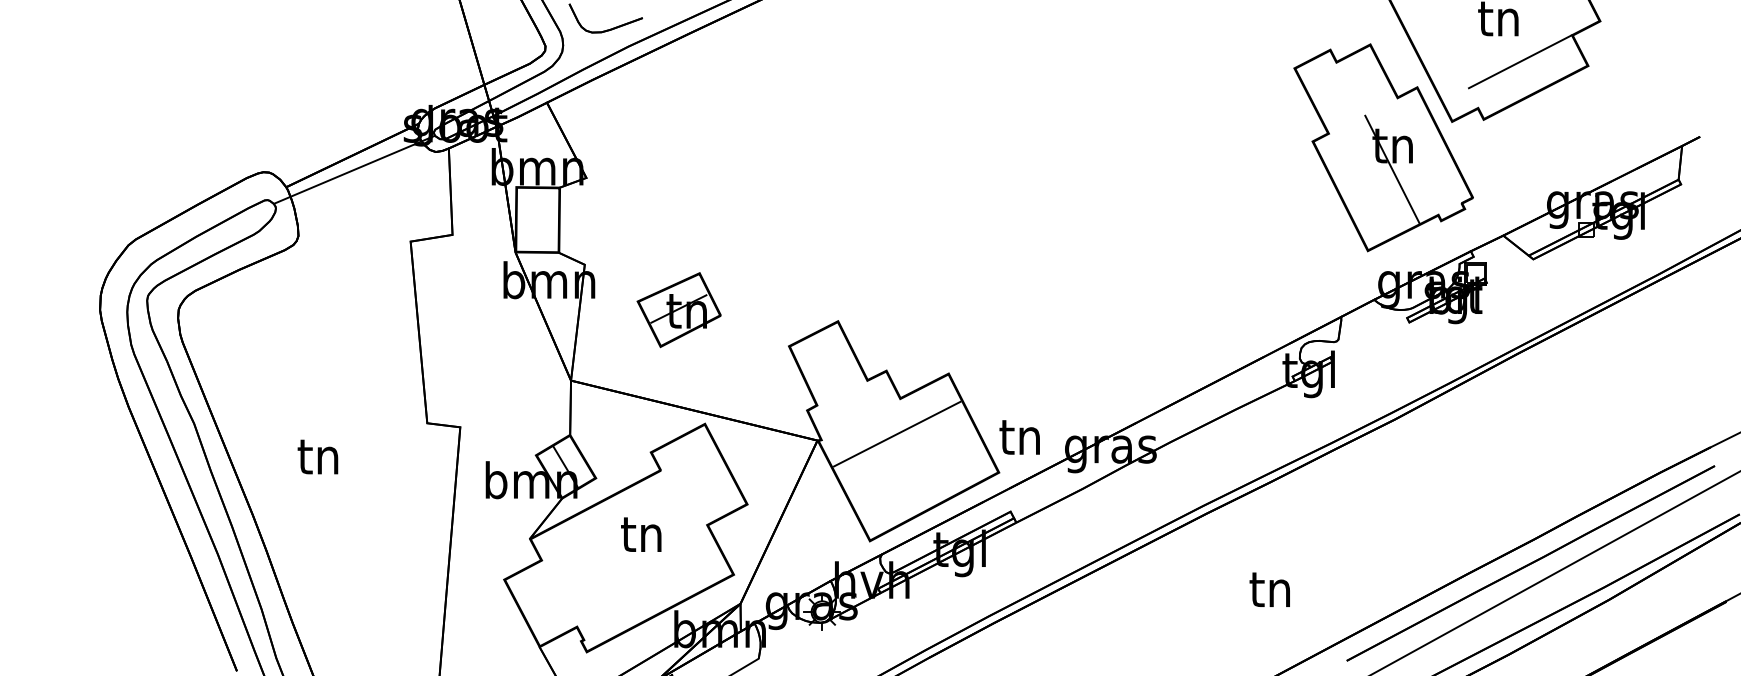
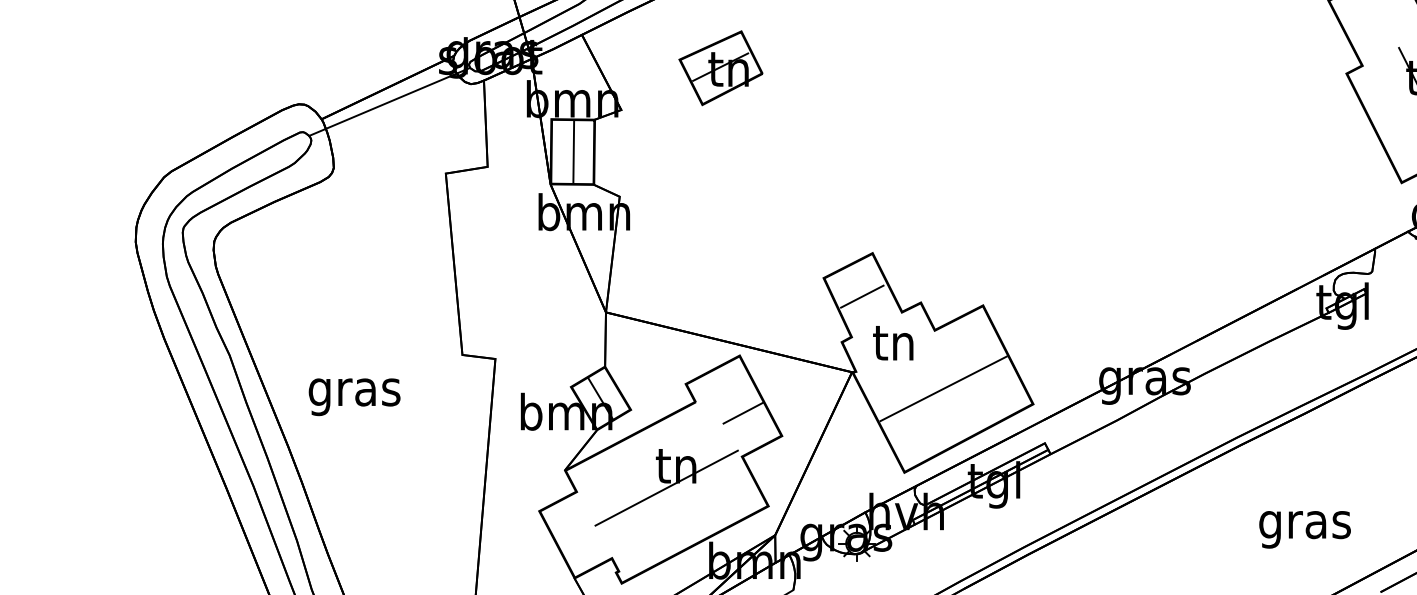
line: (538, 219) -> (573, 151), added
part: (678, 310) -> (720, 68), moved
line: (827, 364) -> (862, 296), added
line: (896, 433) -> (942, 388), moved
text: (1019, 437) -> (893, 343), moved
text: (319, 461) -> (354, 393), tn -> gras
line: (708, 481) -> (743, 413), added
line: (631, 556) -> (666, 488), added
text: (1271, 594) -> (1305, 525), tn -> gras

